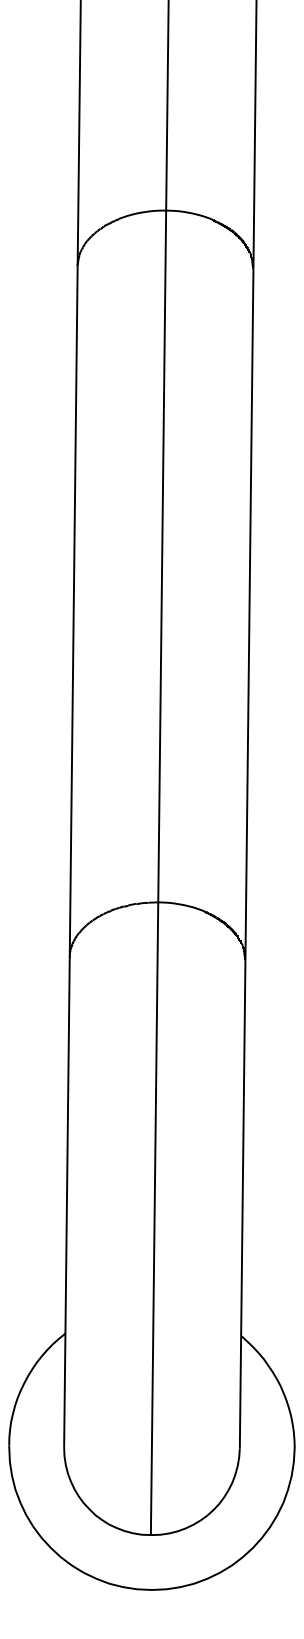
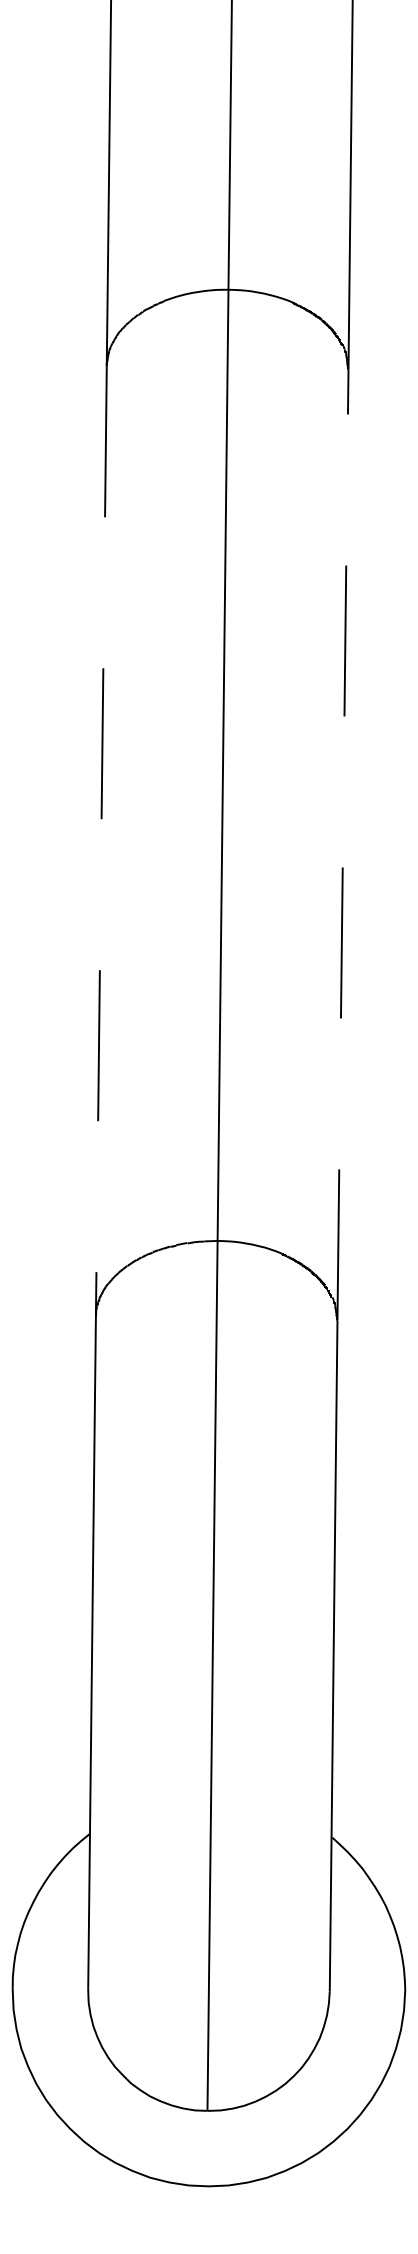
line: (73, 611) -> (101, 841), solid -> dashed
line: (249, 614) -> (342, 844), solid -> dashed

